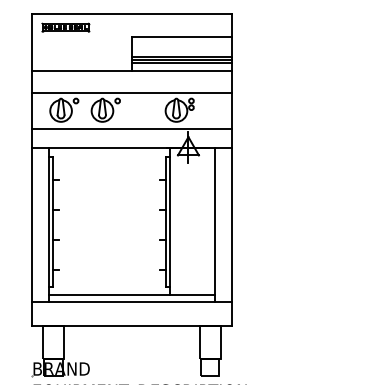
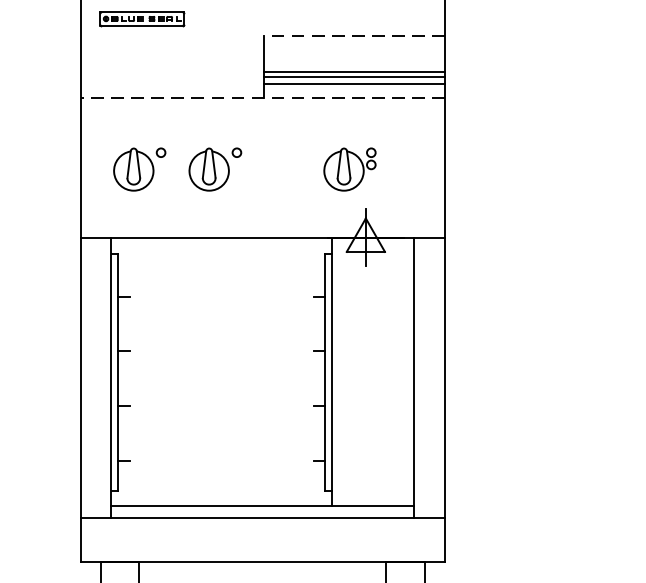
line: (182, 37) -> (354, 37), solid -> dashed
line: (131, 71) -> (262, 98), solid -> dashed
line: (131, 92) -> (262, 137), removed
line: (131, 129) -> (262, 204), removed

